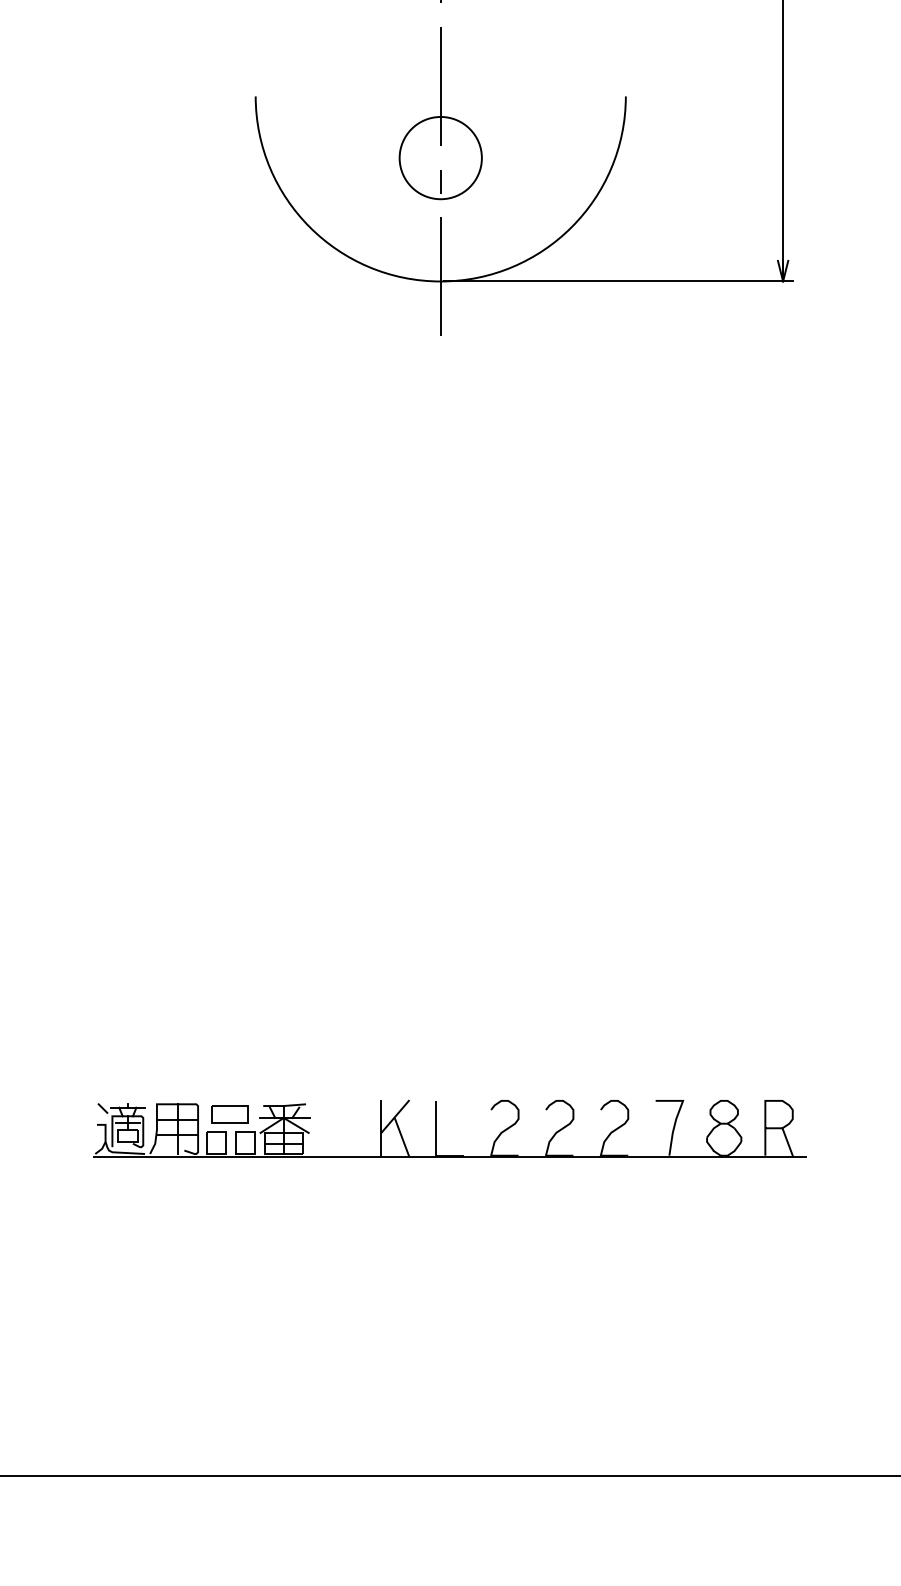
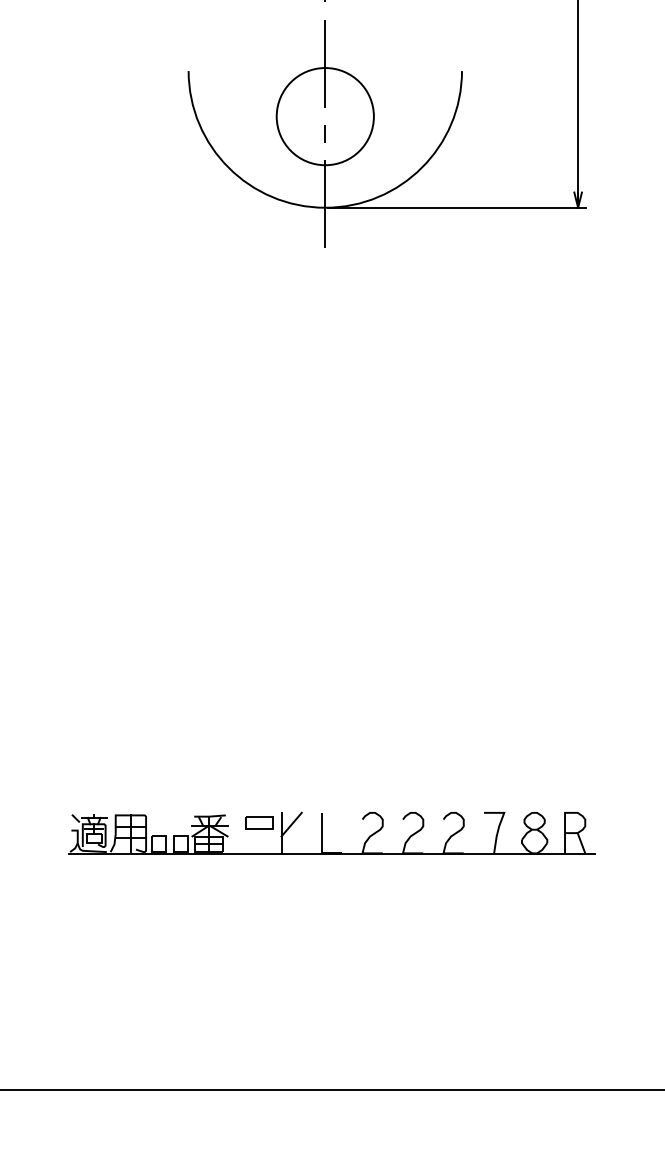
circle: (440, 157) -> (325, 116), size x1.6
part: (229, 1114) -> (259, 822), moved
line: (401, 1137) -> (296, 839), removed

